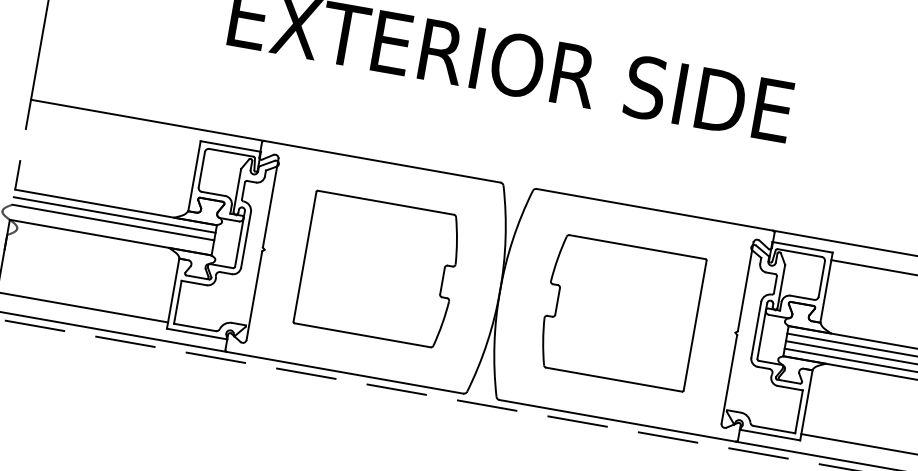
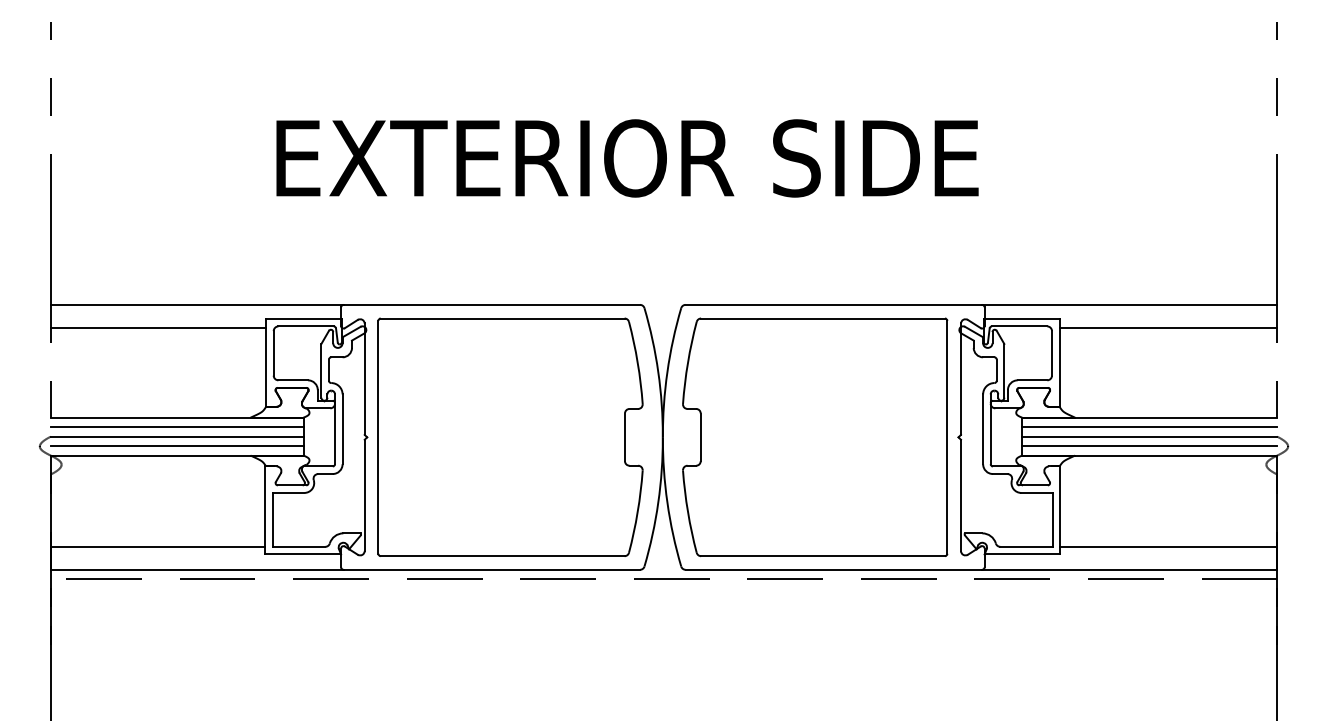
line: (113, 133) -> (158, 328), added
line: (112, 230) -> (177, 446), added
part: (378, 269) -> (510, 436), size x1.43
part: (621, 312) -> (815, 436), size x1.43

